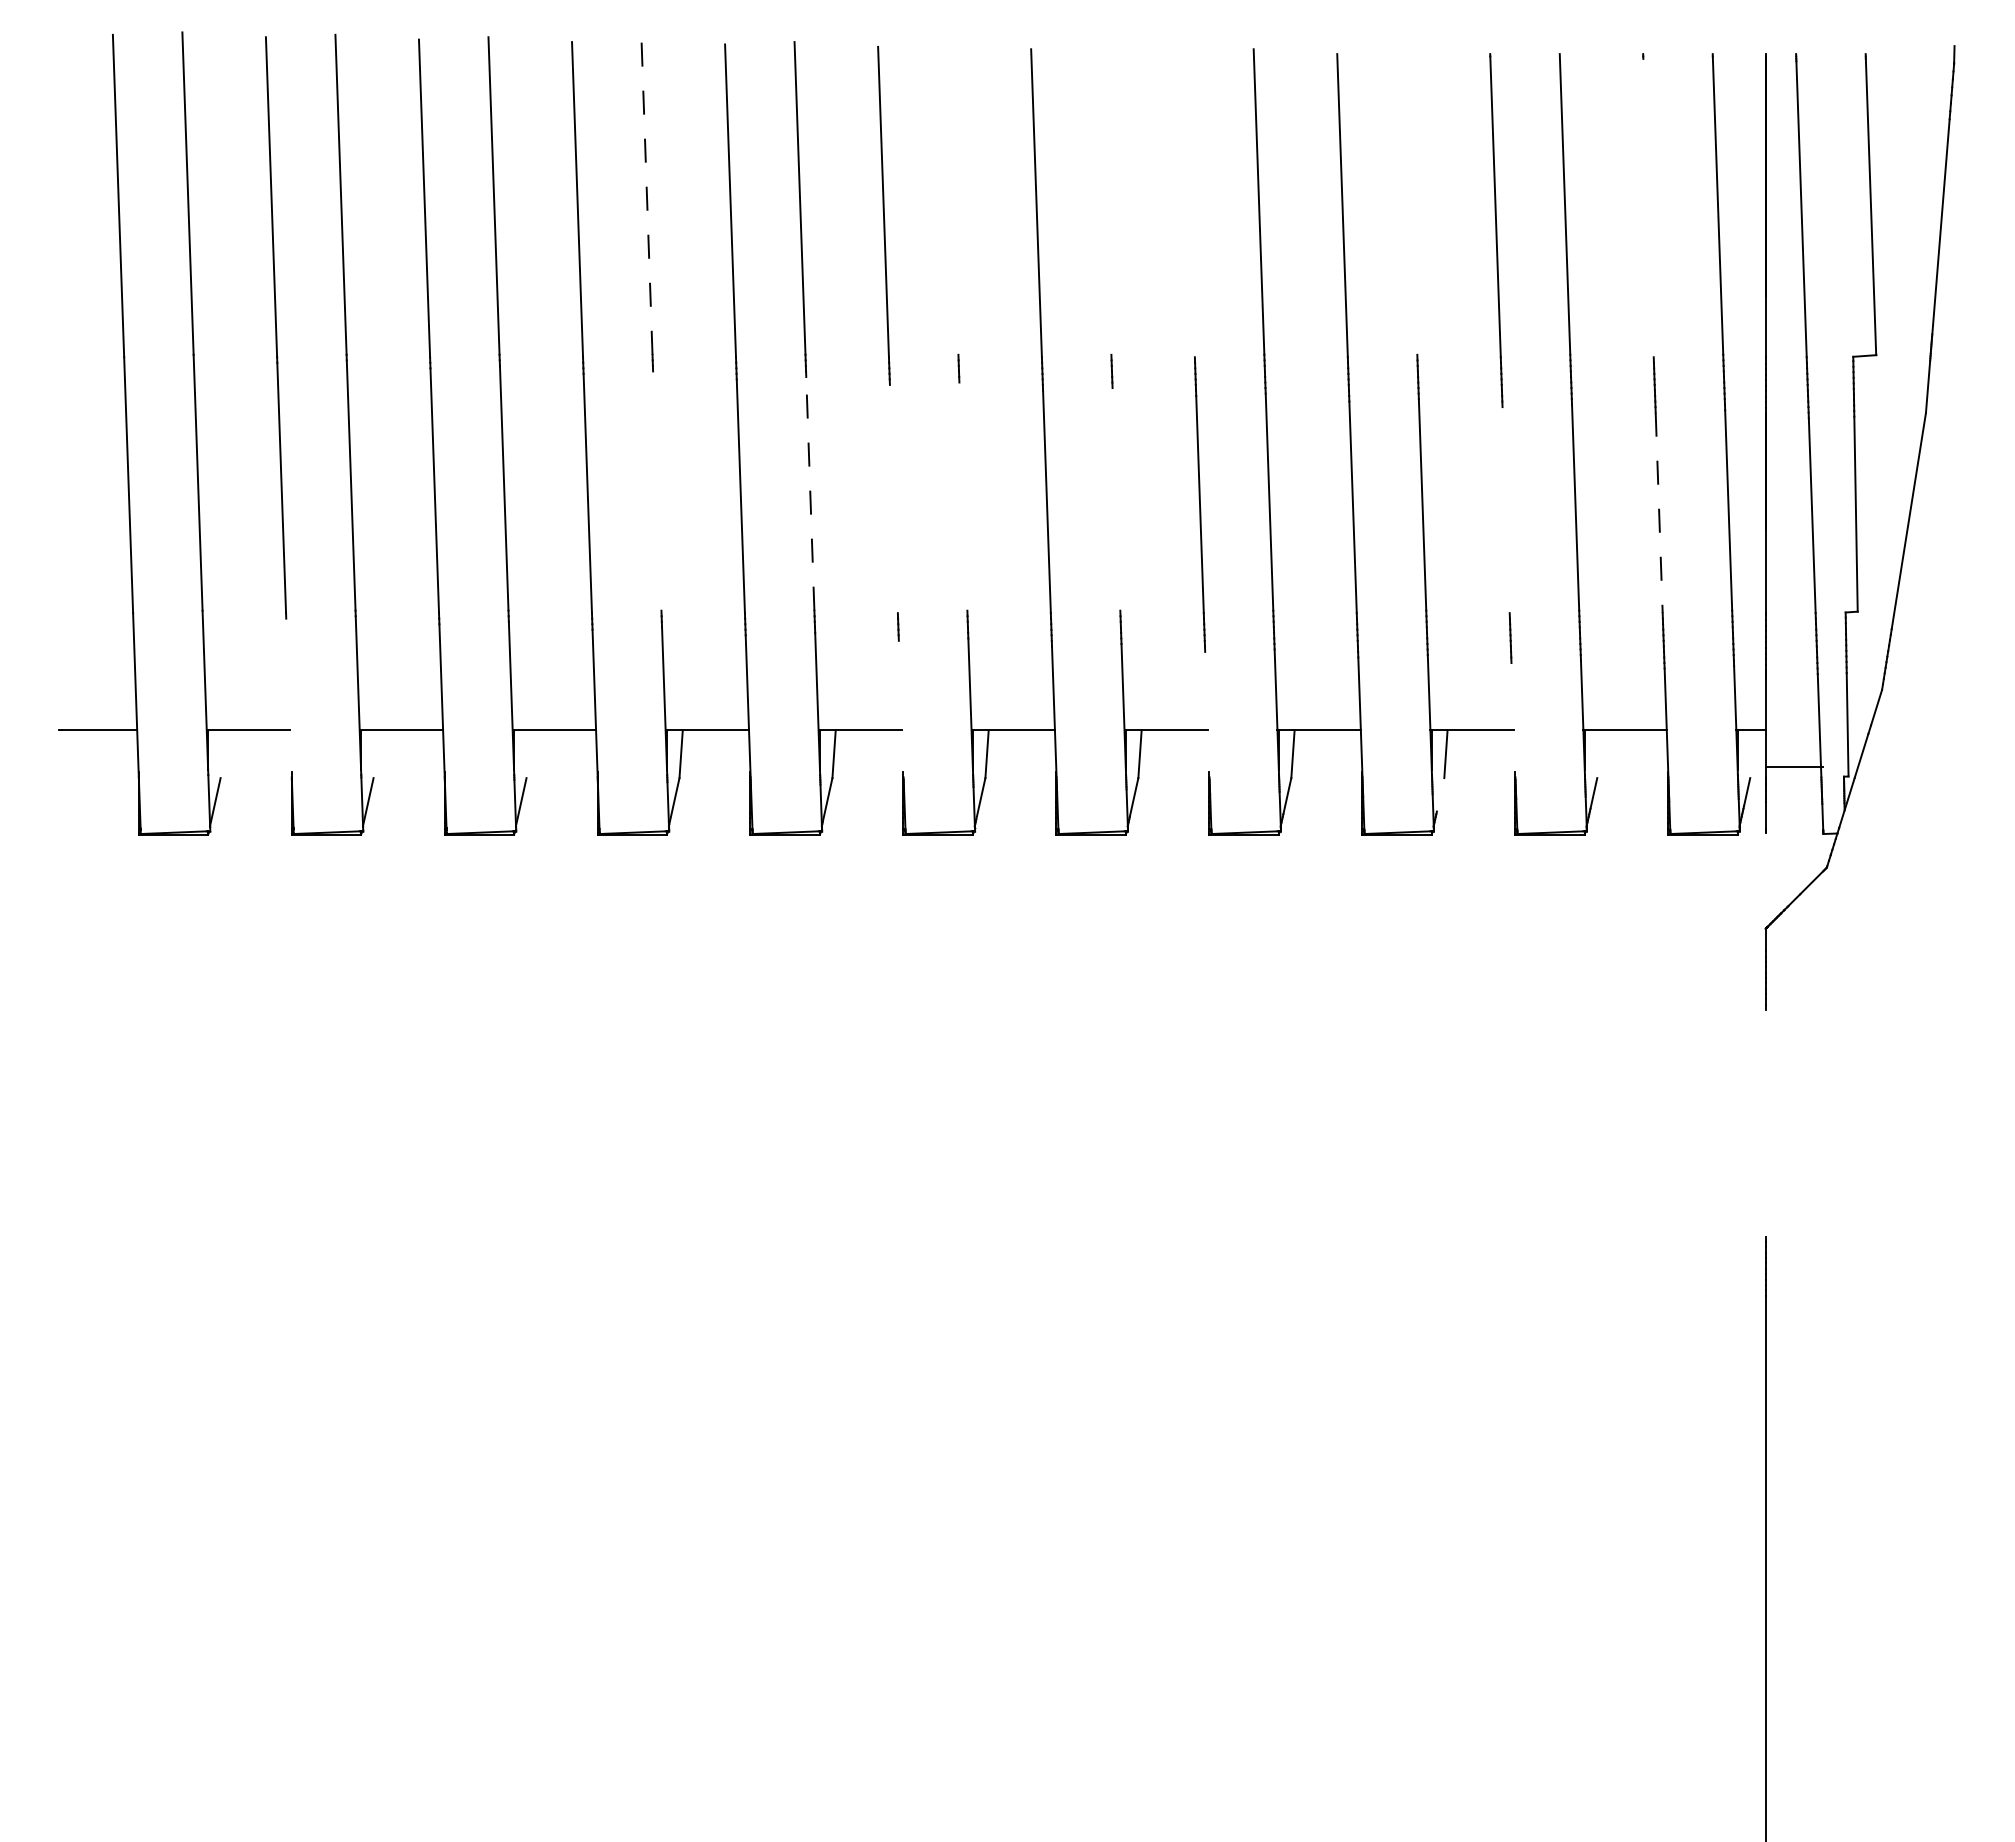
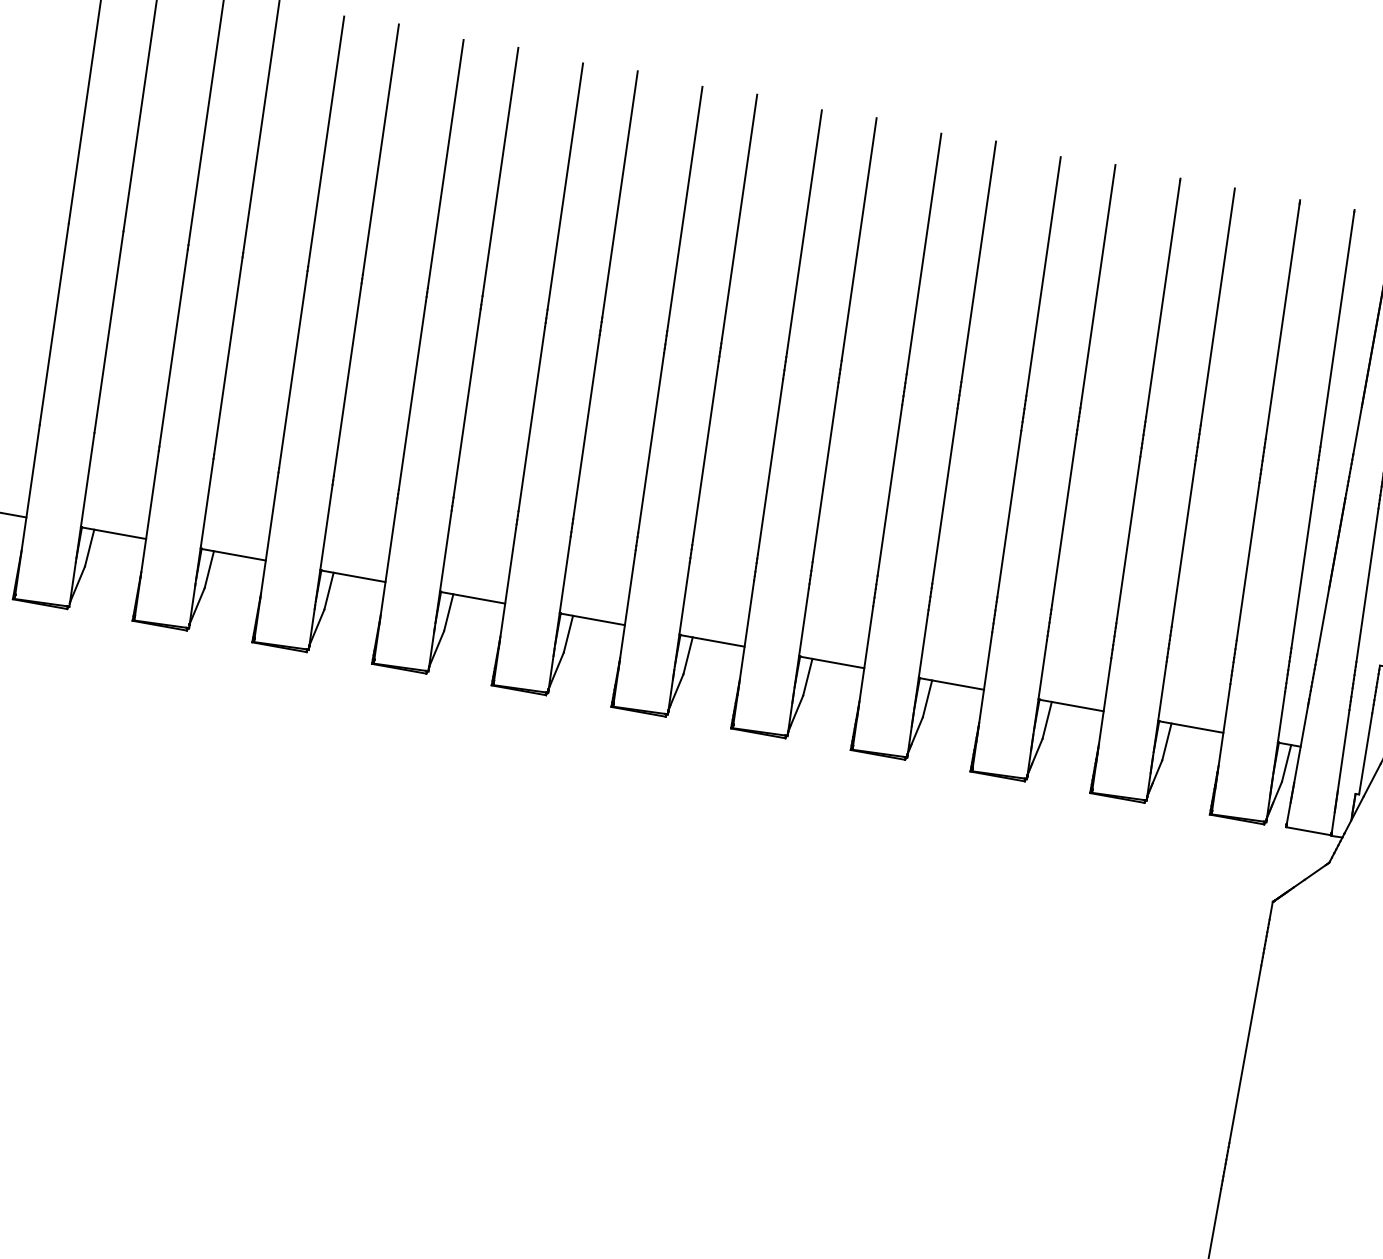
line: (647, 197) -> (500, 172), dashed -> solid
line: (952, 199) -> (739, 216), added
line: (1105, 200) -> (858, 239), added
line: (1411, 202) -> (1097, 283), added
line: (1189, 204) -> (923, 254), added
line: (1648, 207) -> (1282, 321), added
line: (657, 490) -> (467, 402), added
line: (810, 493) -> (586, 426), dashed -> solid
line: (963, 496) -> (705, 450), added
line: (893, 498) -> (650, 442), added
line: (1116, 499) -> (825, 474), added
line: (1505, 510) -> (1128, 538), added
line: (1659, 513) -> (1248, 562), dashed -> solid
line: (288, 697) -> (149, 512), added
line: (900, 708) -> (626, 607), added
line: (1207, 714) -> (866, 655), added
line: (1513, 720) -> (1104, 703), added
line: (221, 754) -> (89, 548), added
line: (374, 754) -> (208, 569), added
line: (527, 754) -> (328, 591), added
line: (1598, 754) -> (1166, 742), added
line: (1751, 754) -> (1286, 763), added
line: (1794, 767) -> (1308, 831), moved
line: (1440, 794) -> (1037, 751), added
line: (1765, 1123) -> (1245, 1054), added

